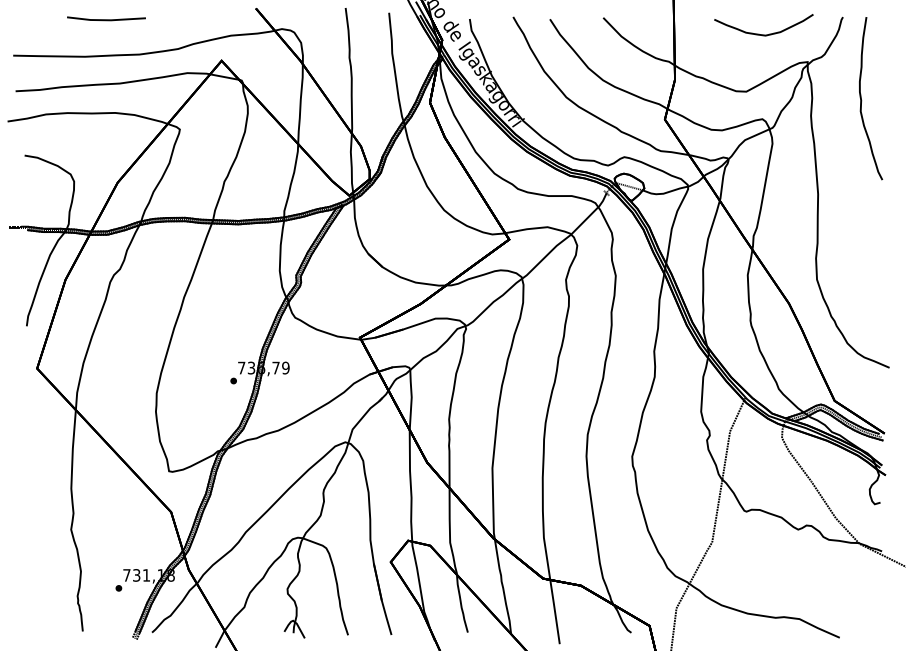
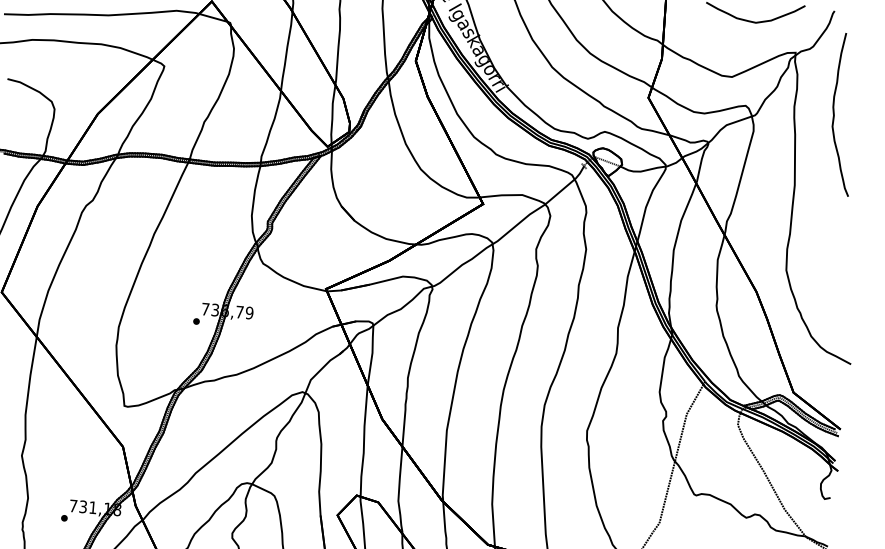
curve: (862, 100) -> (835, 115), moved

